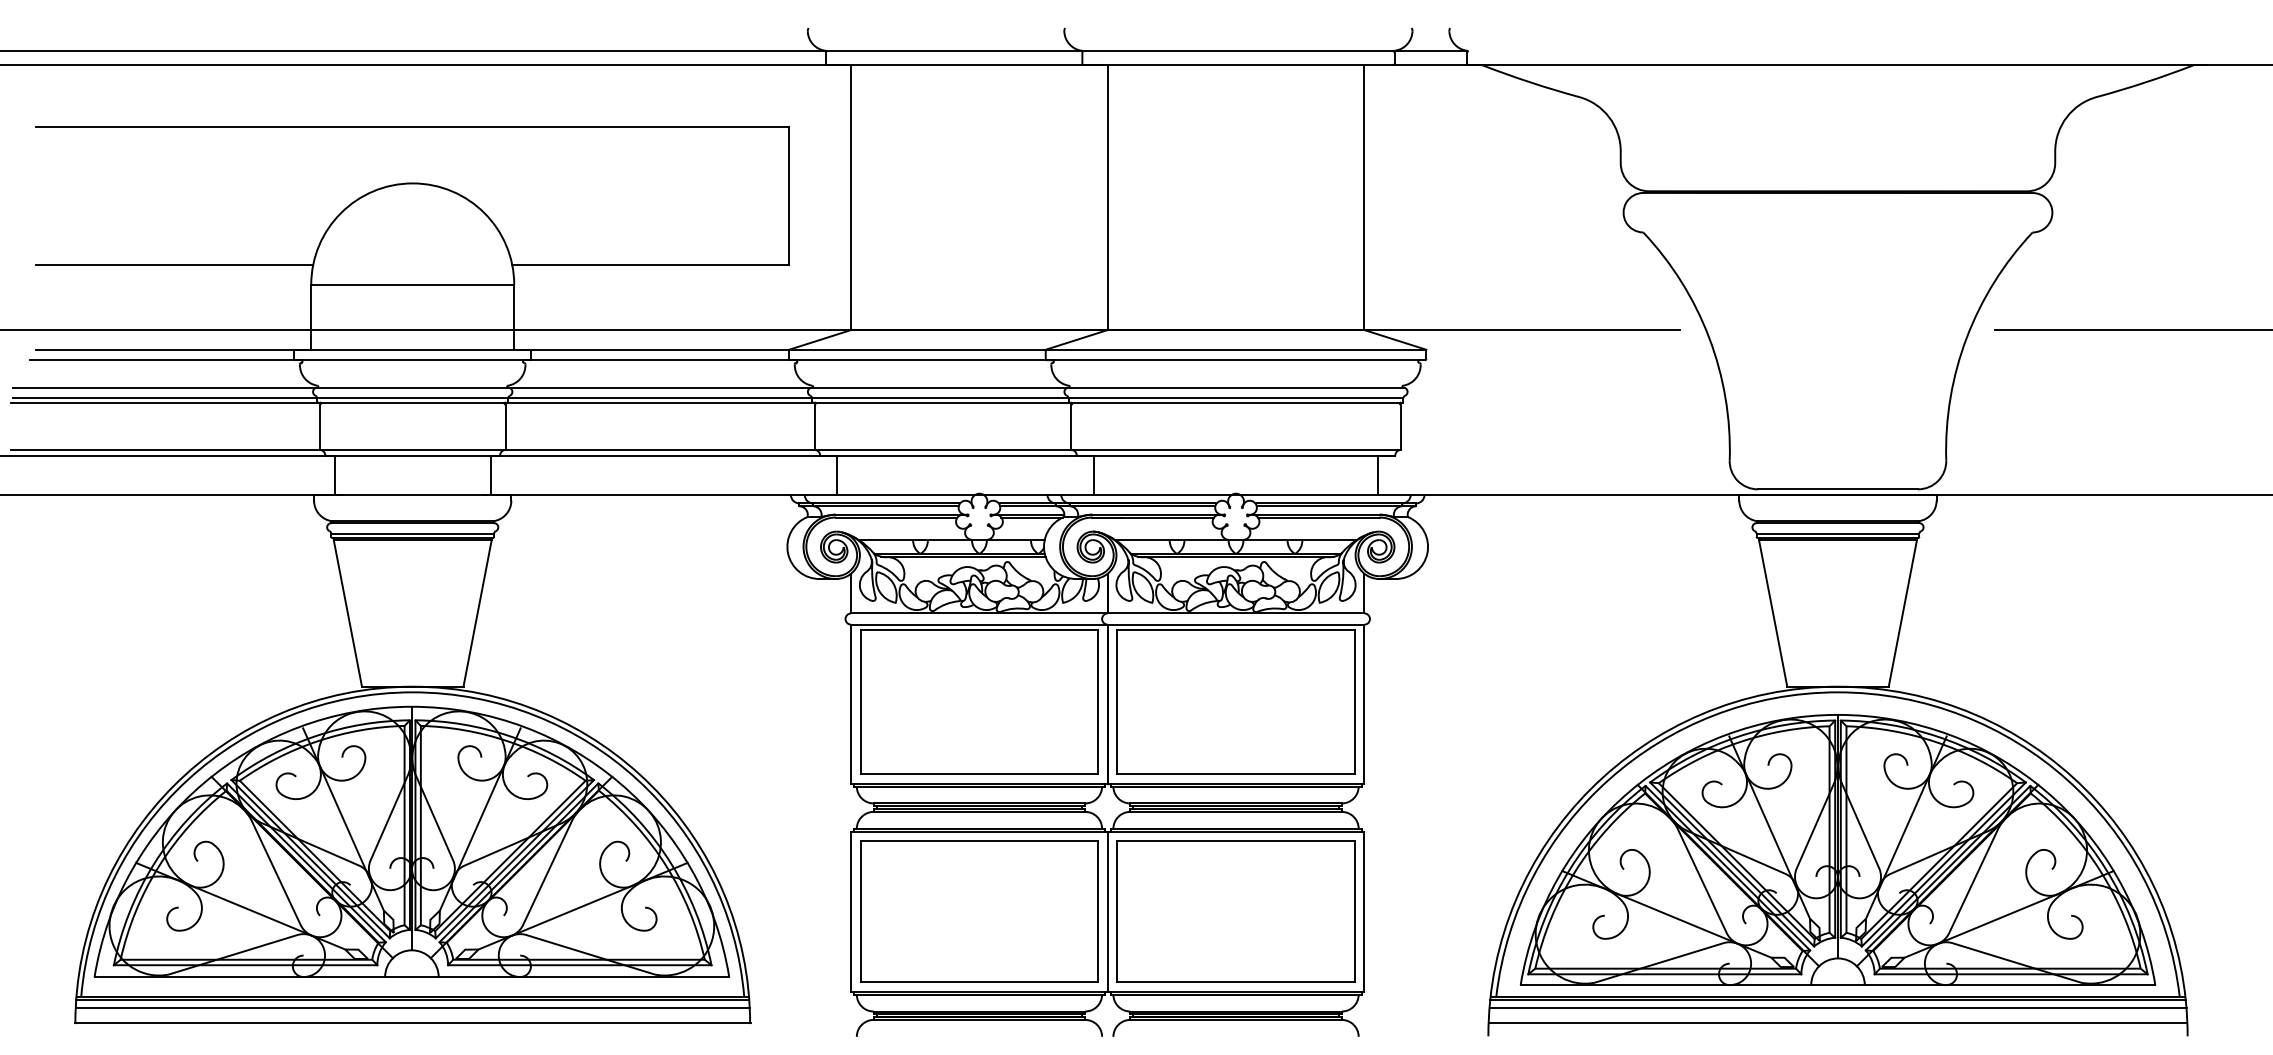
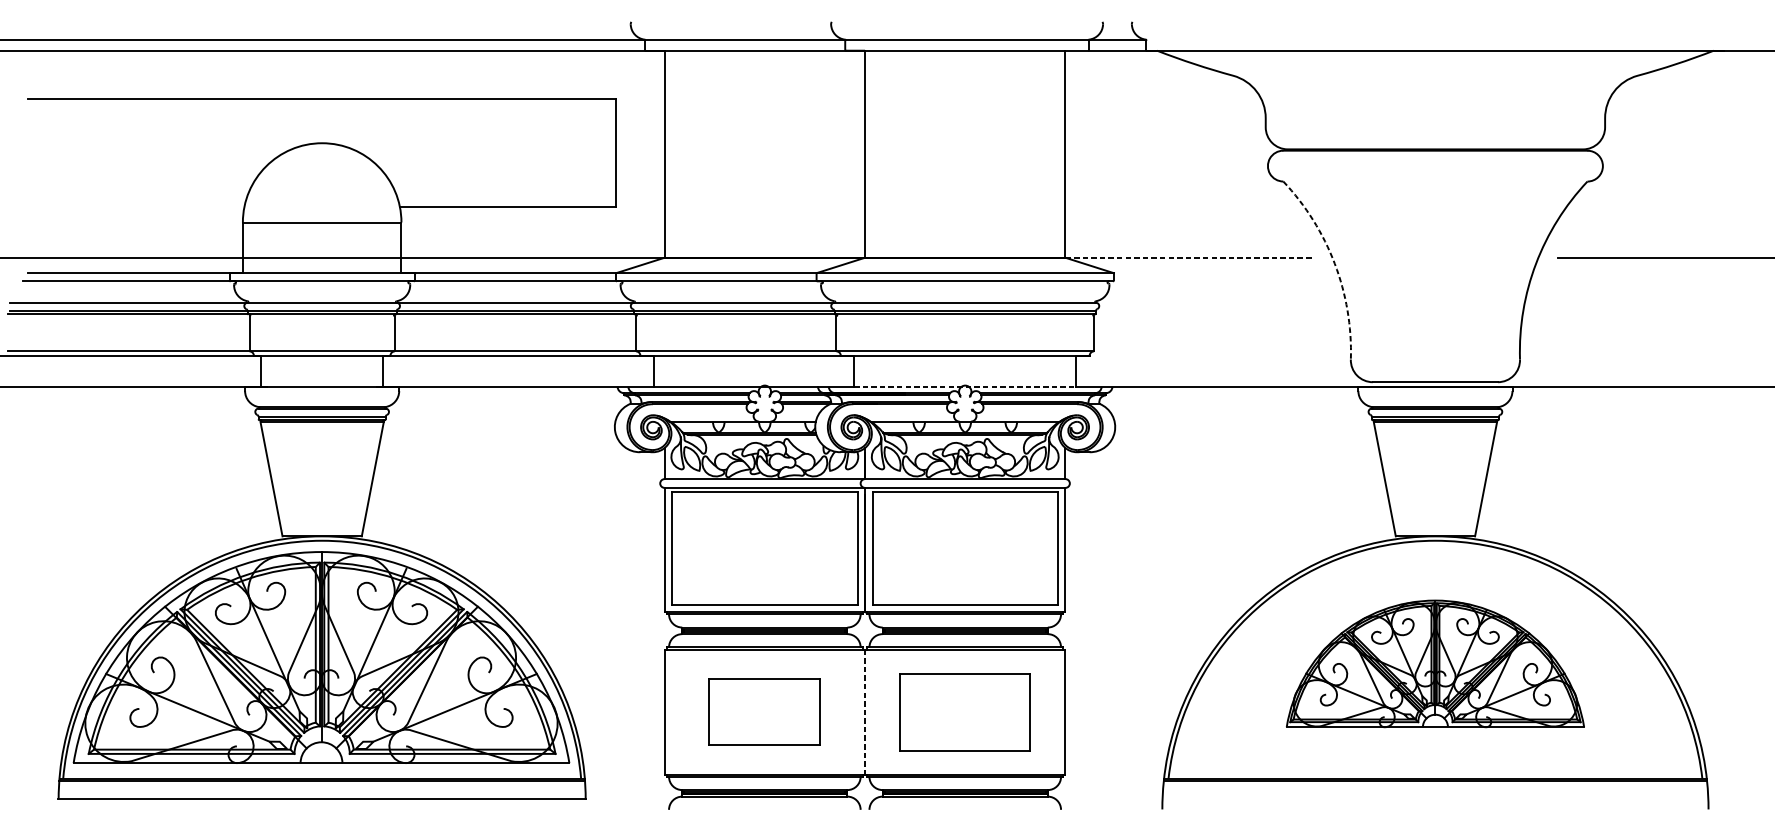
line: (174, 265) -> (136, 207), removed
line: (1522, 330) -> (1189, 258), solid -> dashed
line: (1709, 337) -> (1335, 263), solid -> dashed
line: (1236, 494) -> (965, 386), solid -> dashed
part: (1837, 849) -> (1435, 663), size x0.6
part: (979, 911) -> (764, 711), size x0.6
part: (1235, 911) -> (964, 711), size x0.7
line: (1107, 912) -> (864, 712), solid -> dashed
line: (412, 1008) -> (321, 787), removed
line: (1837, 1008) -> (1435, 787), removed
line: (1837, 1022) -> (1435, 798), removed

